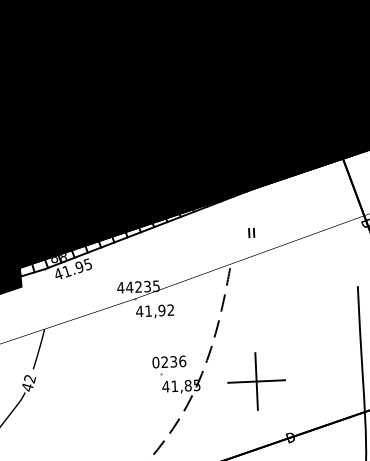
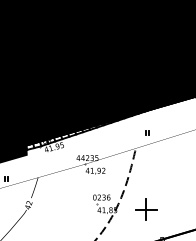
part: (256, 381) -> (146, 209), size x0.7

